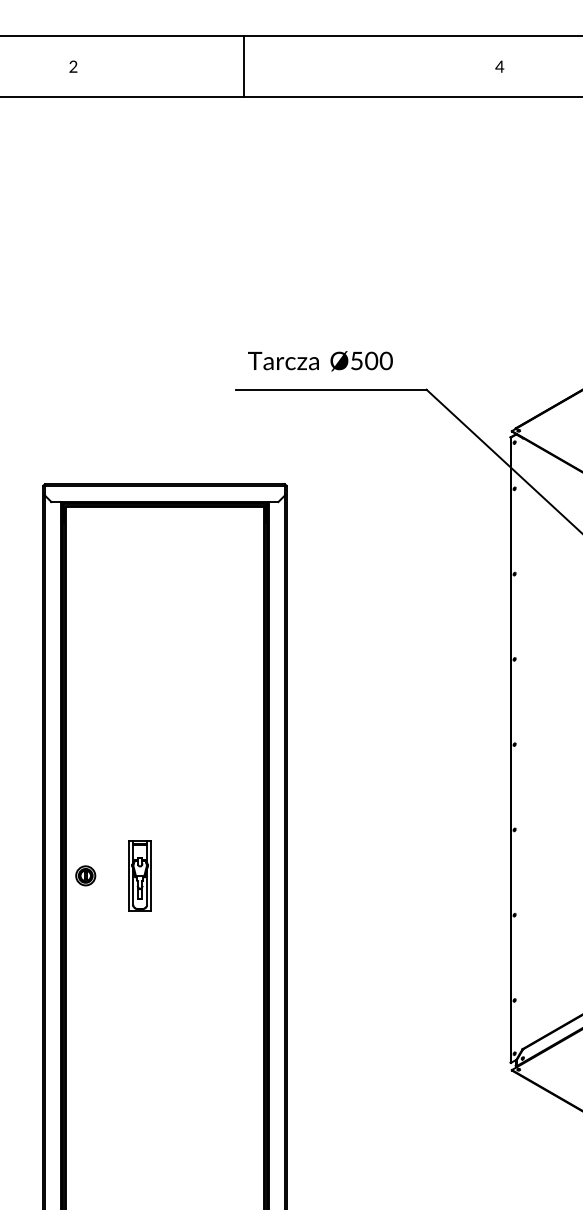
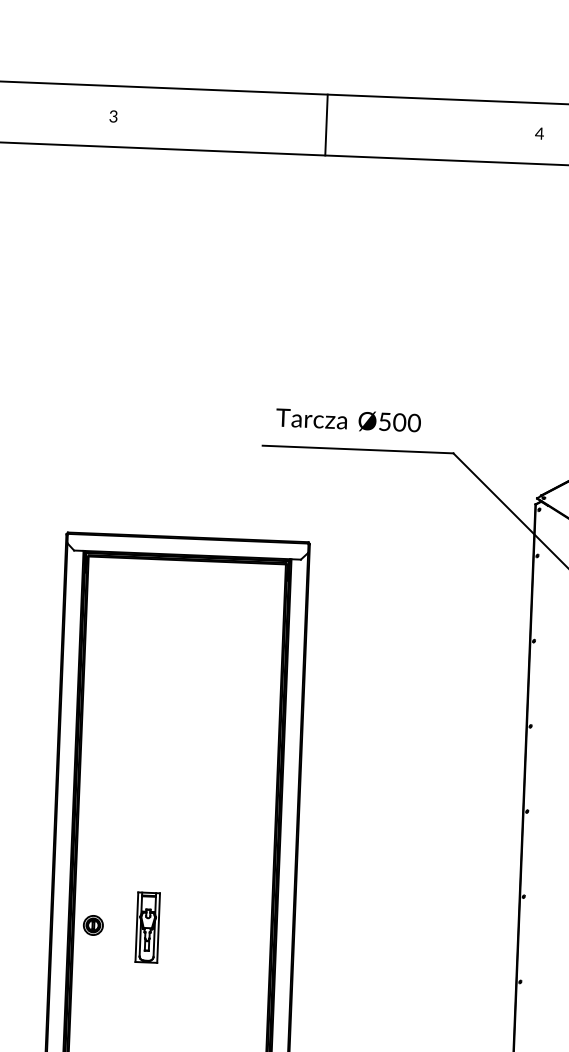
line: (243, 66) -> (326, 124), moved
text: (73, 68) -> (113, 118), 2 -> 3

